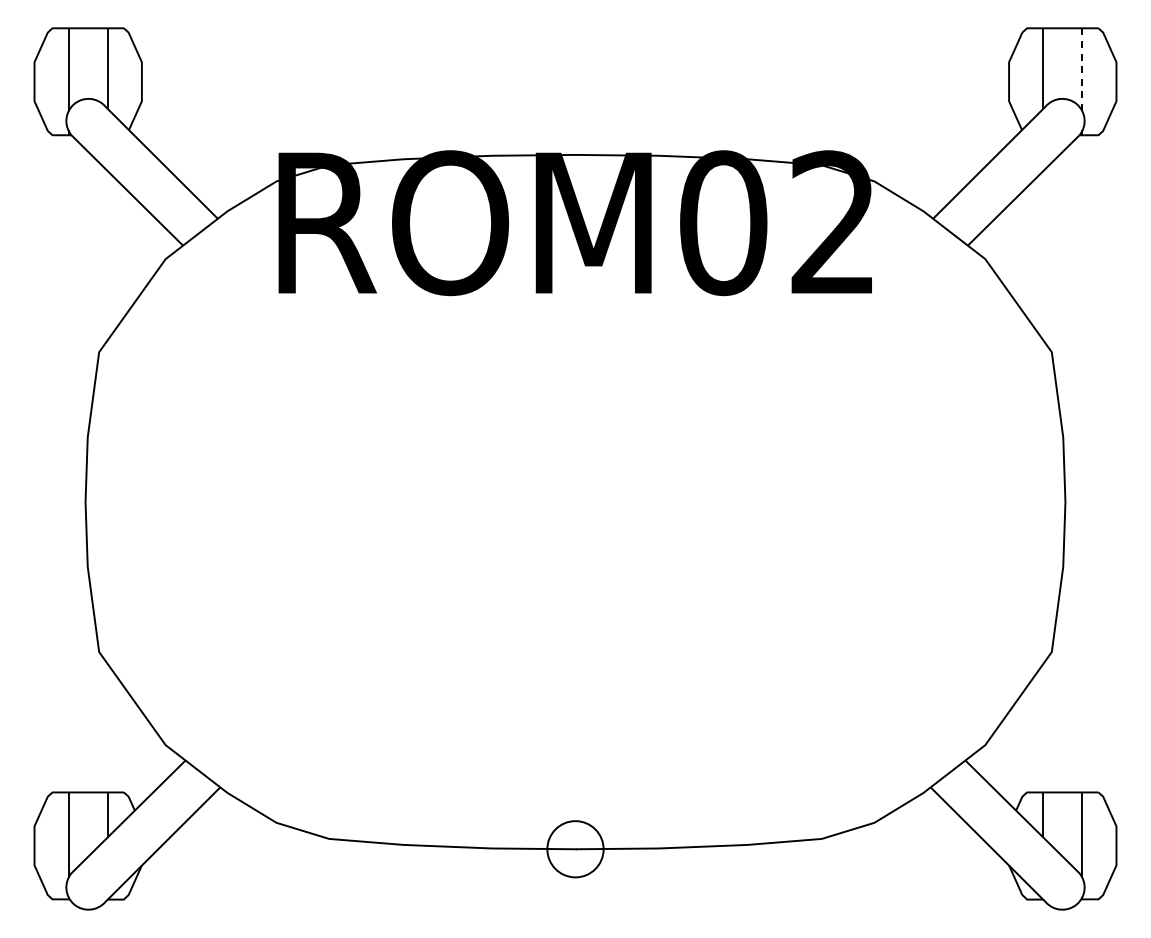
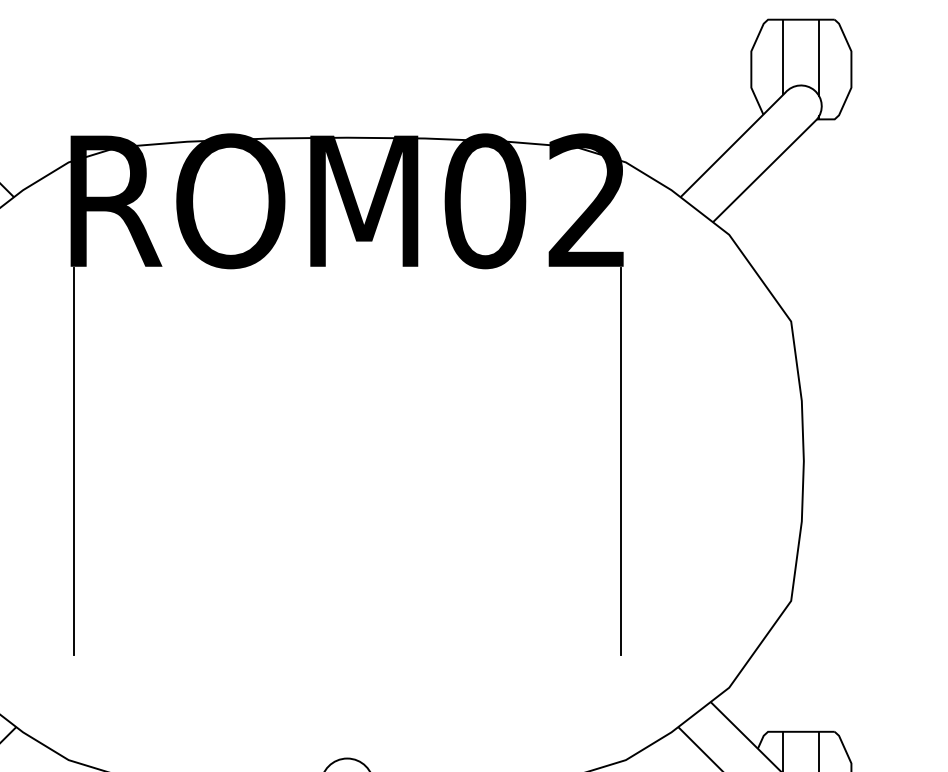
line: (1082, 70) -> (819, 59), dashed -> solid
line: (282, 501) -> (74, 460), added
line: (868, 501) -> (620, 460), added

